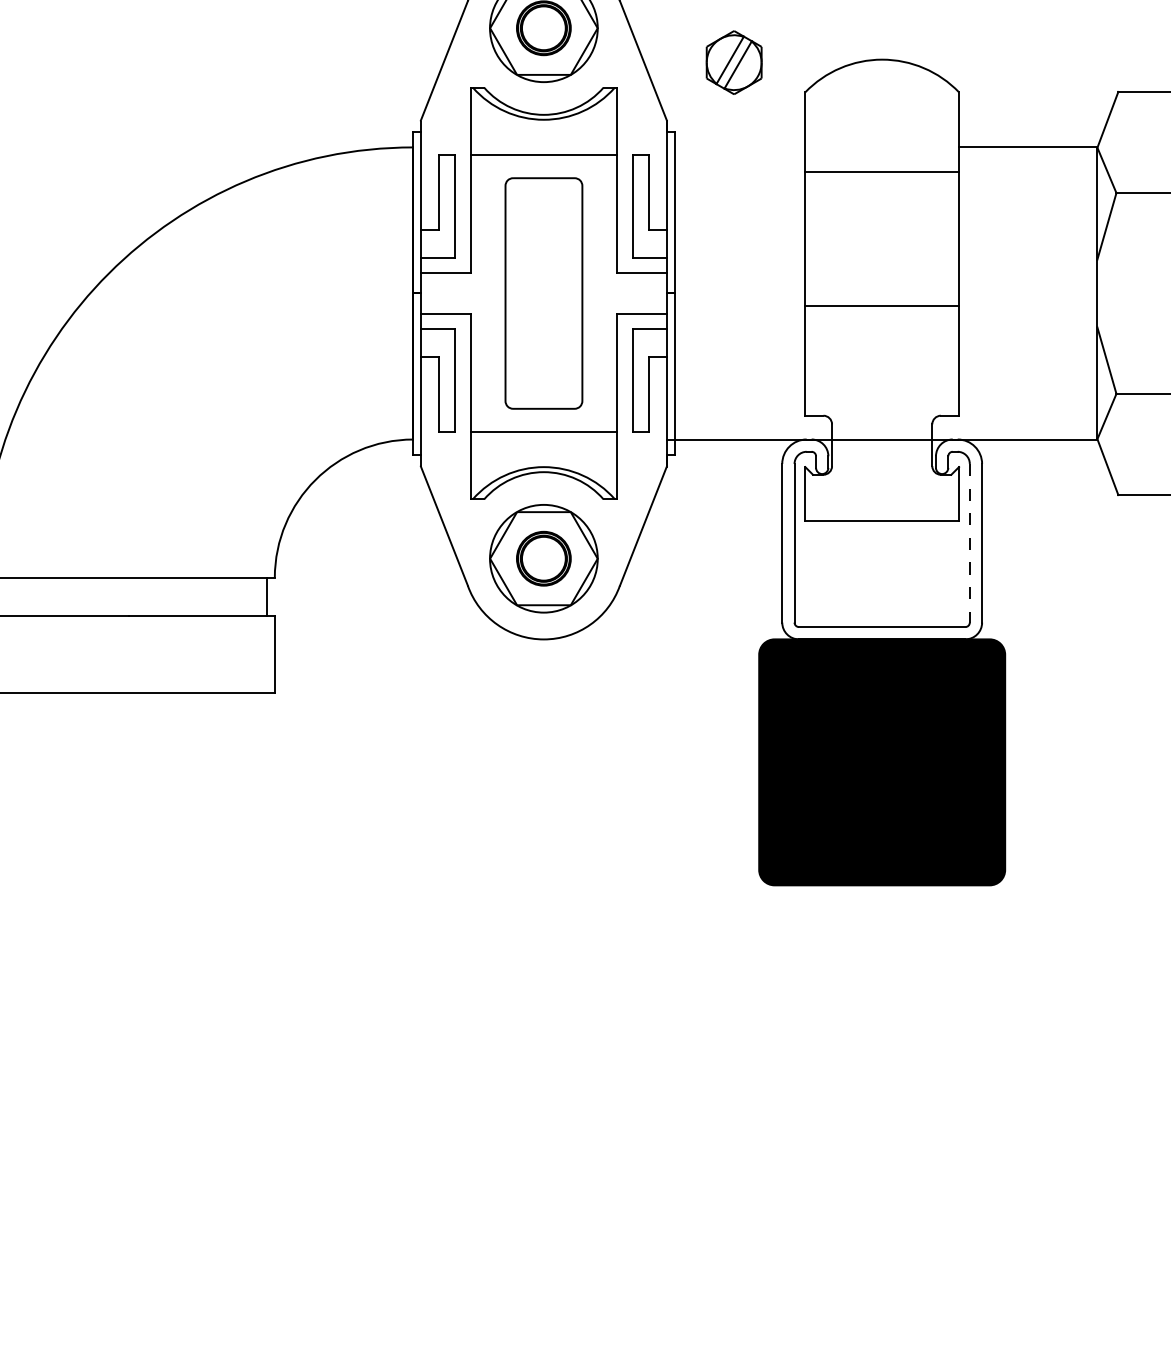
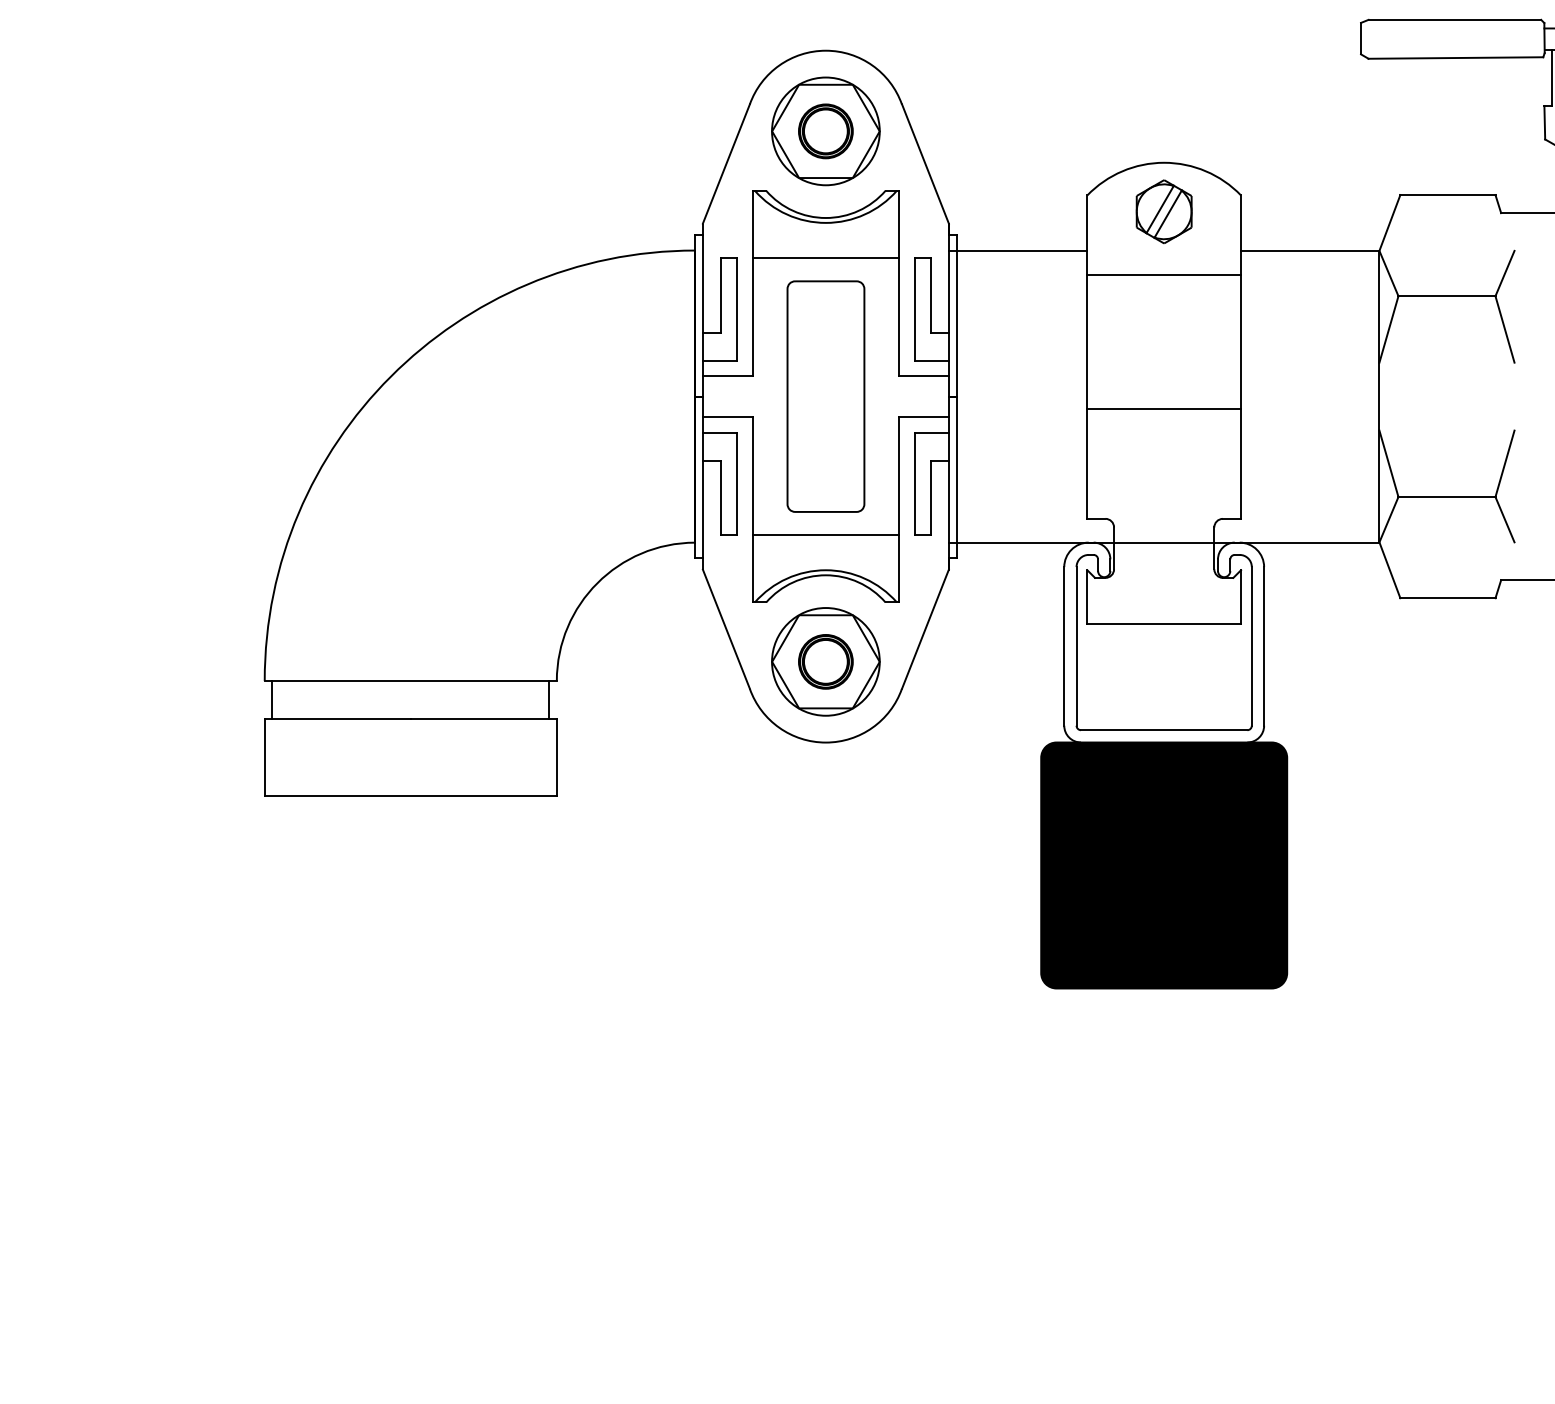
part: (733, 62) -> (1163, 211), moved
line: (735, 147) -> (1017, 250), added
line: (969, 543) -> (1251, 646), dashed -> solid

